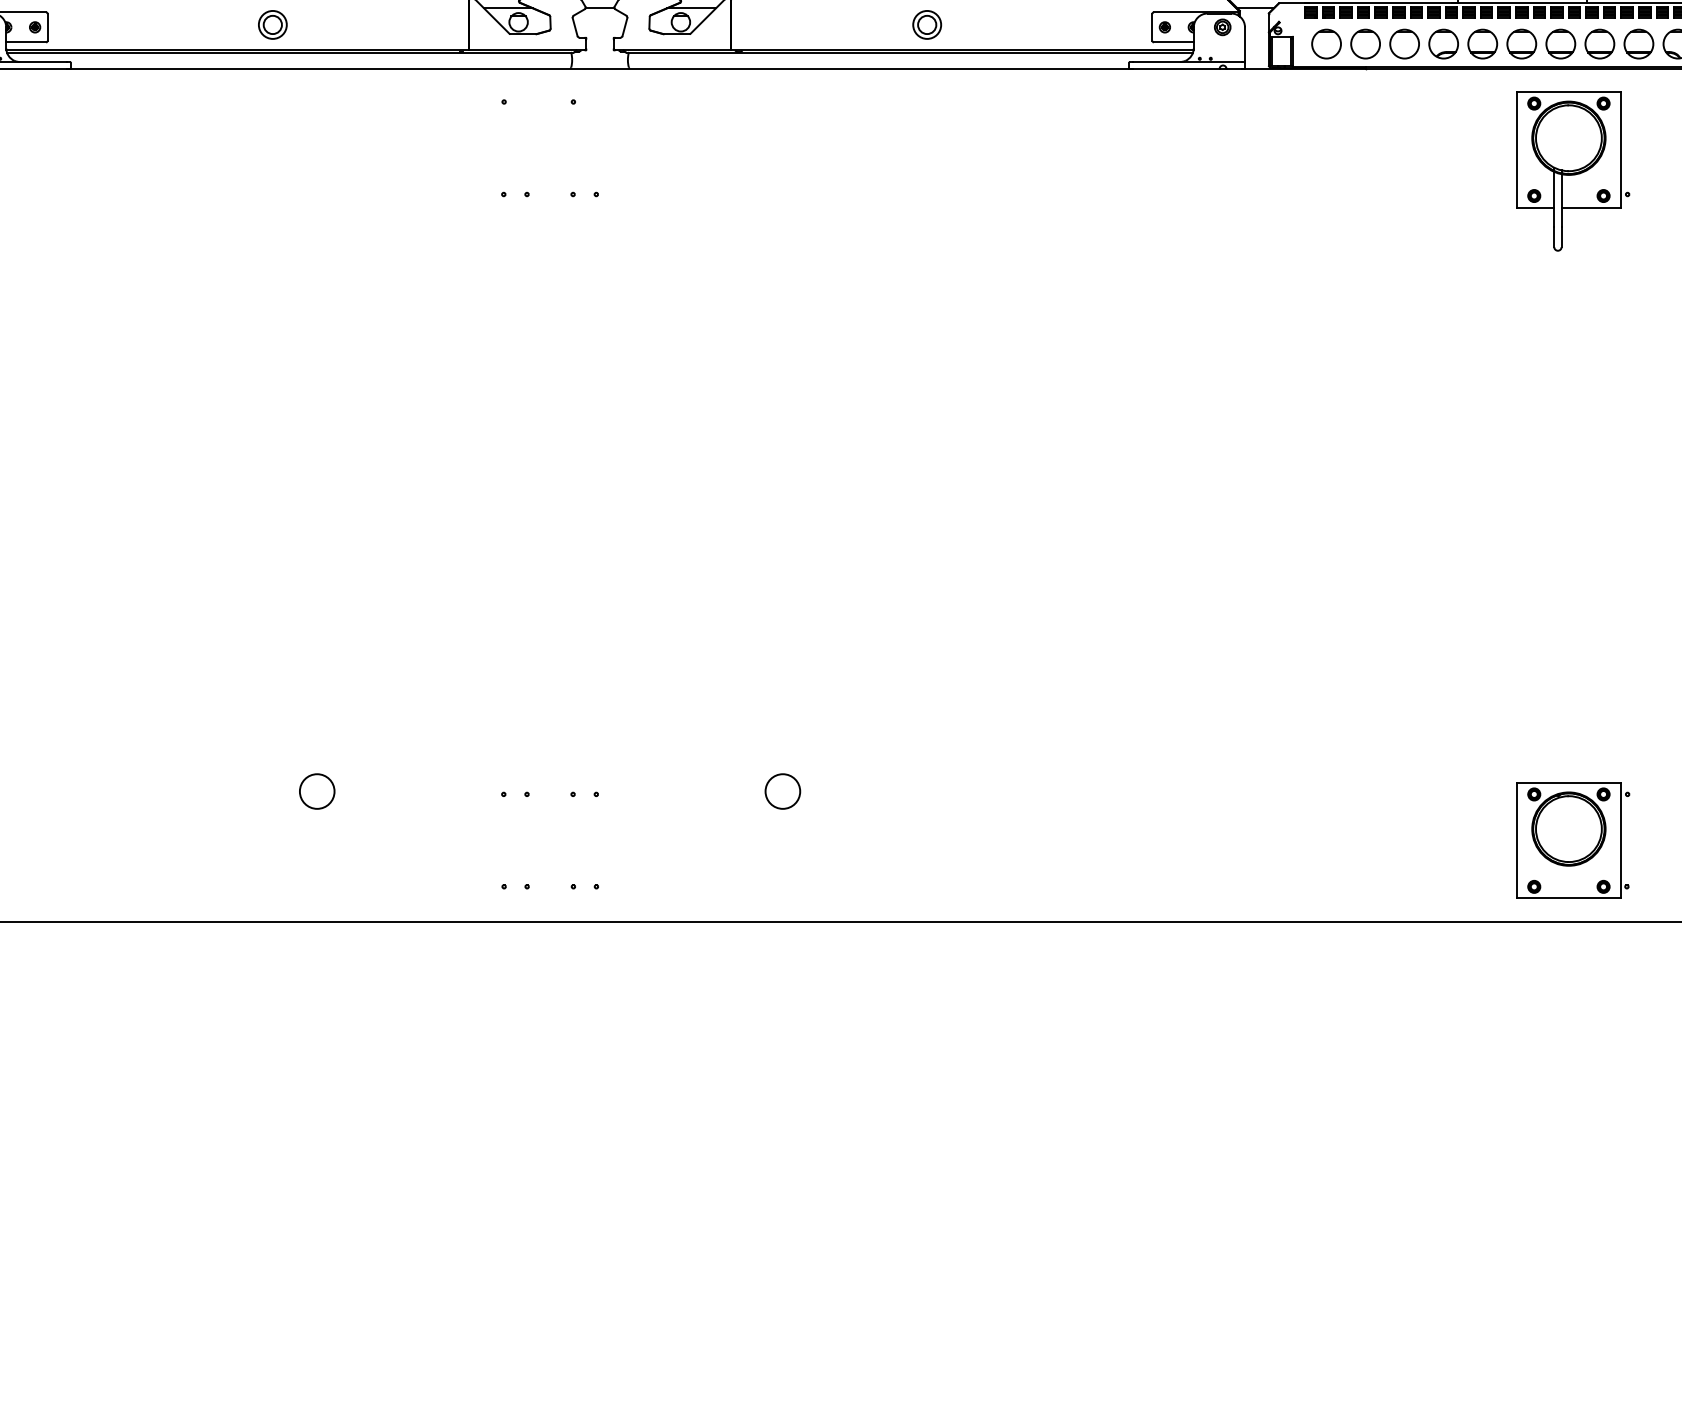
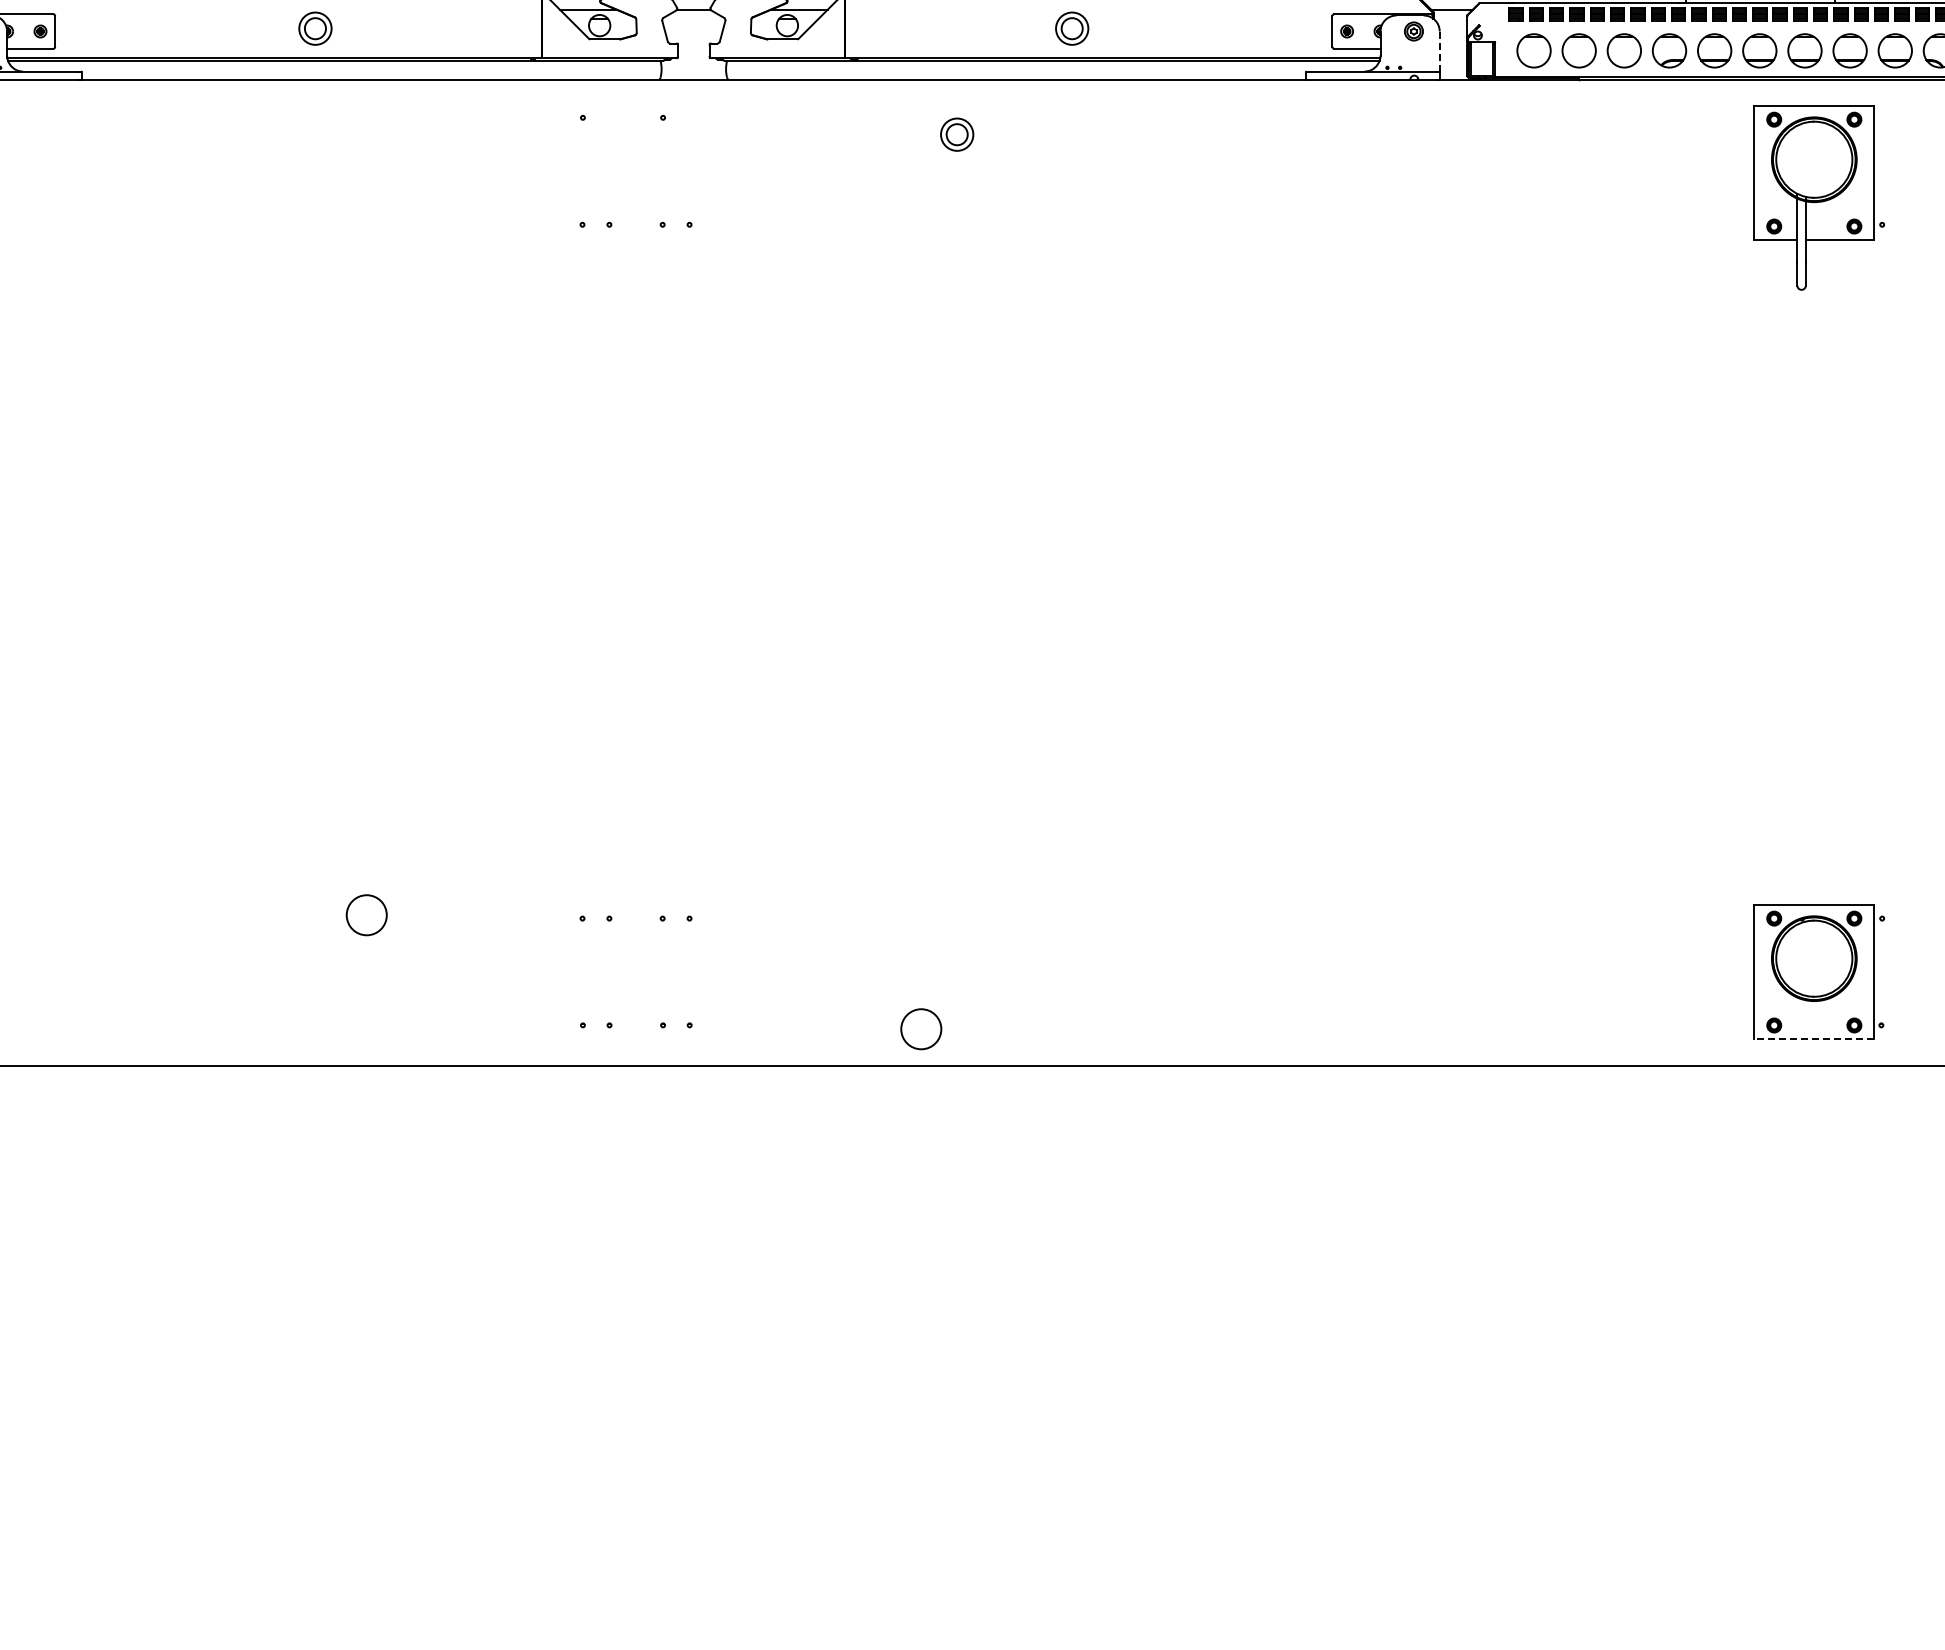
line: (1244, 44) -> (1439, 51), solid -> dashed
part: (828, 116) -> (957, 134), added
circle: (783, 791) -> (921, 1029), moved
line: (1568, 898) -> (1813, 1038), solid -> dashed

